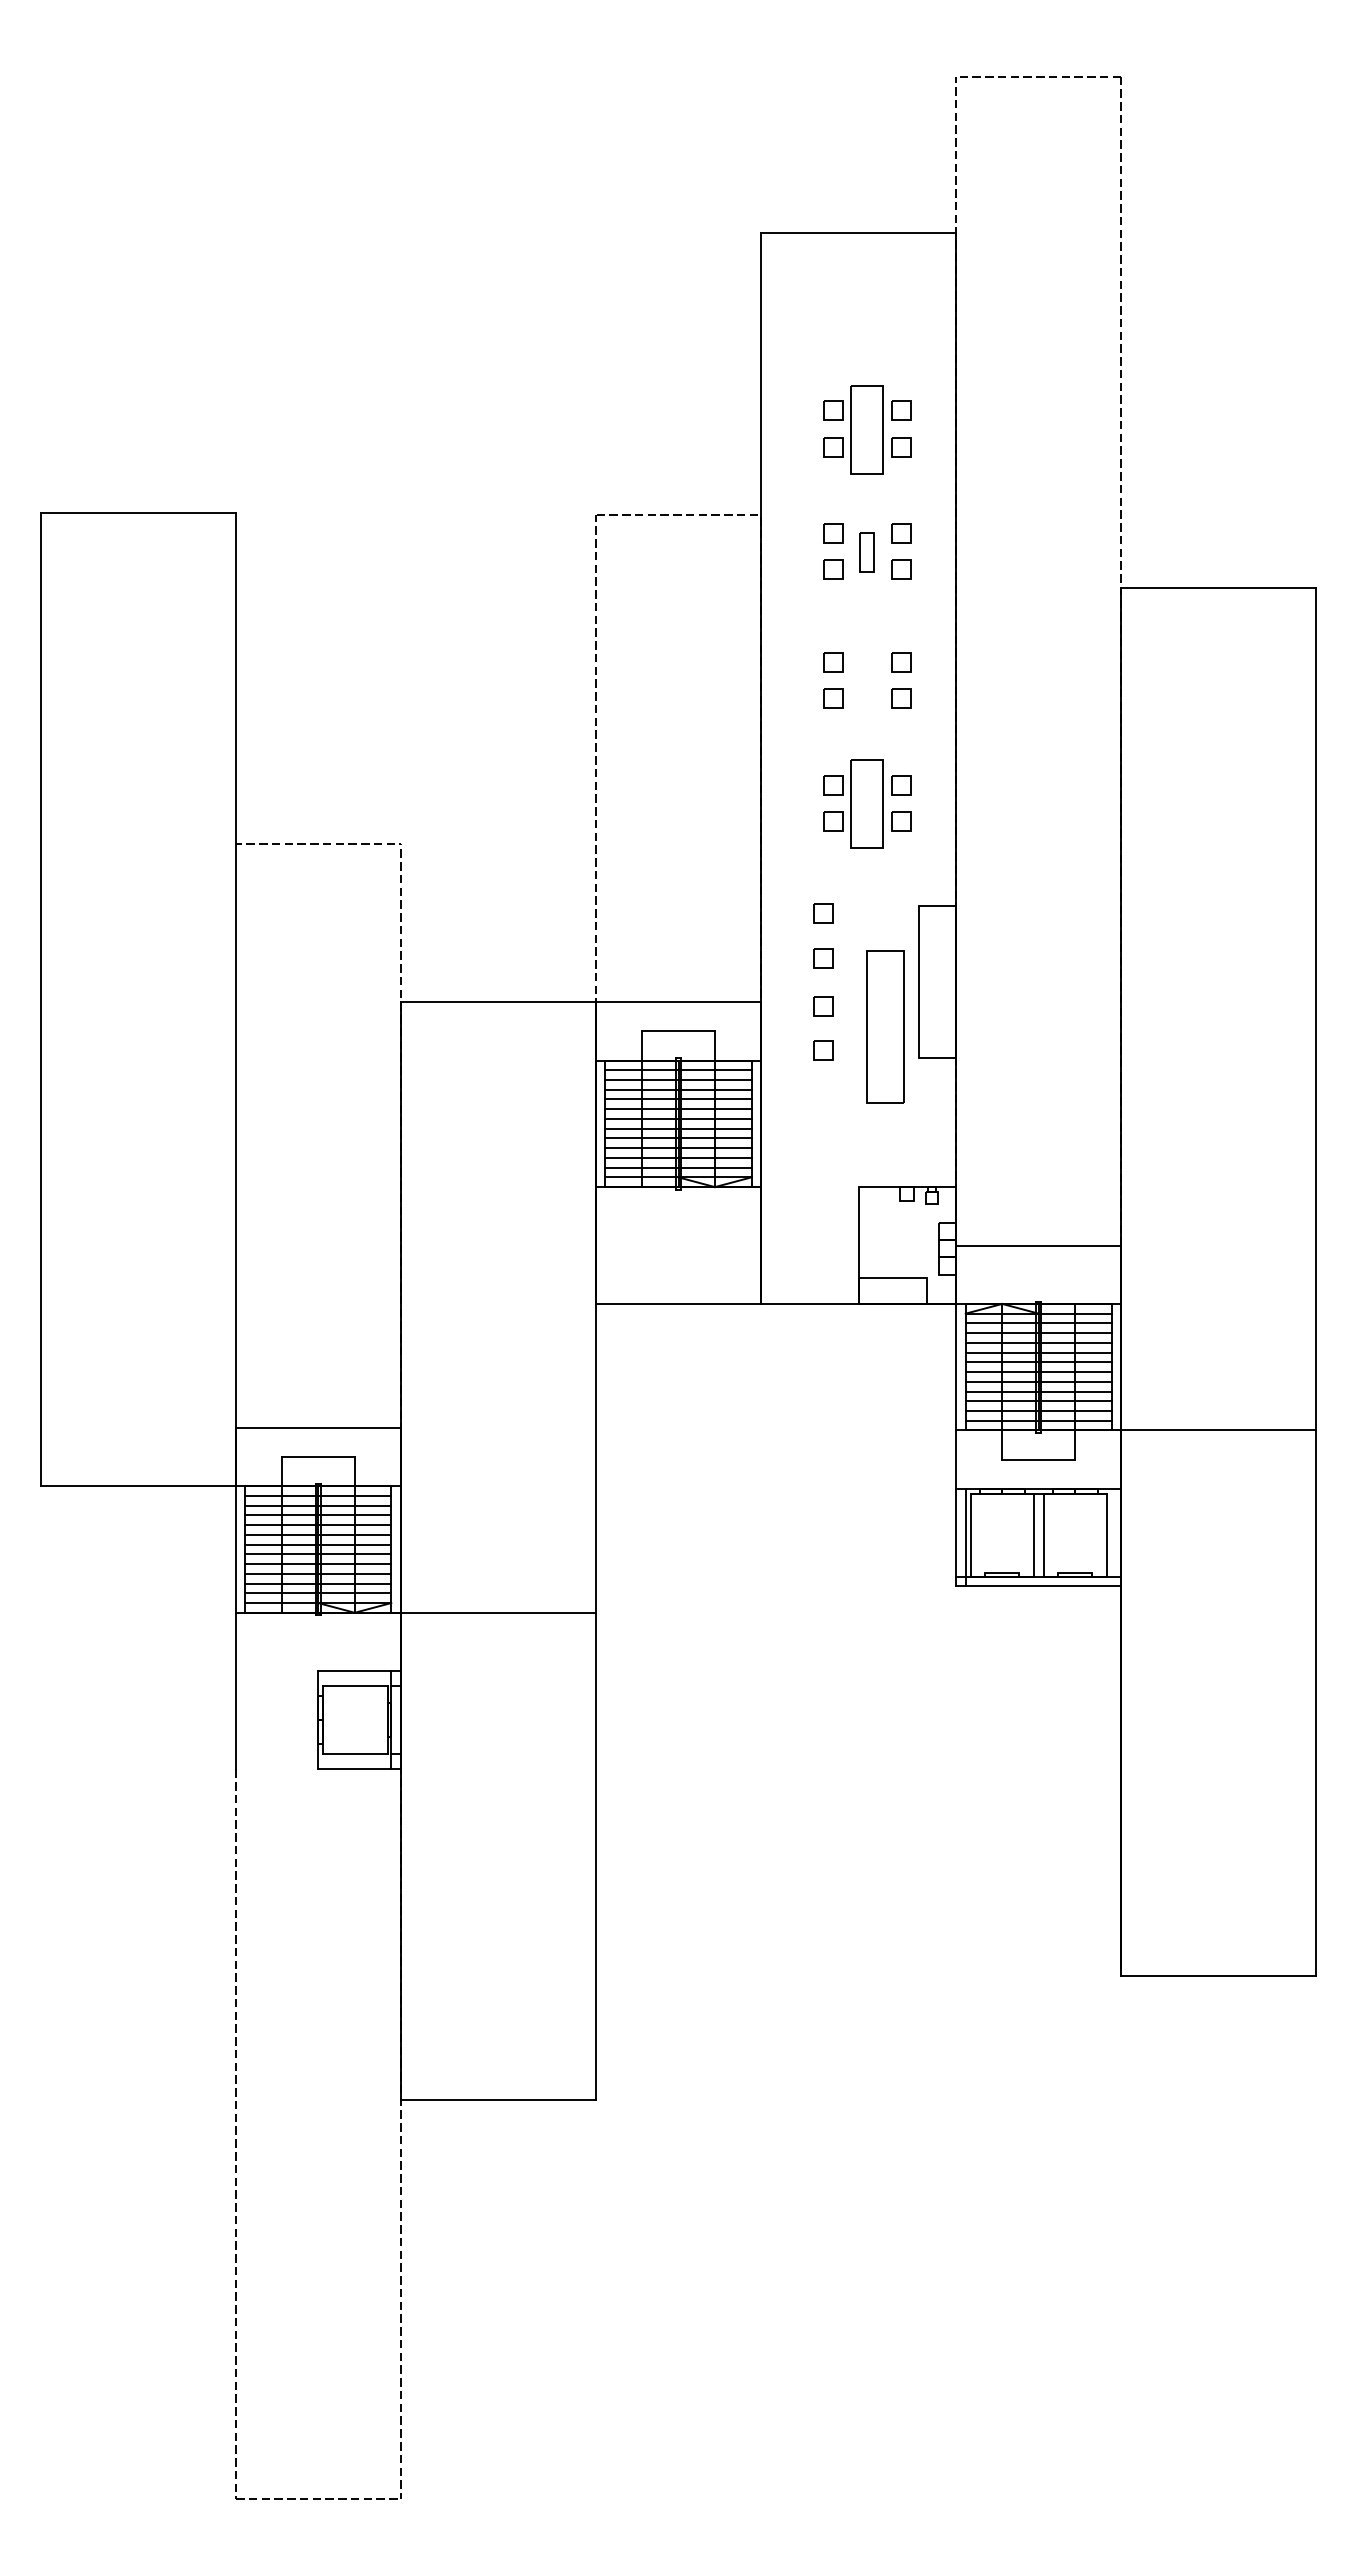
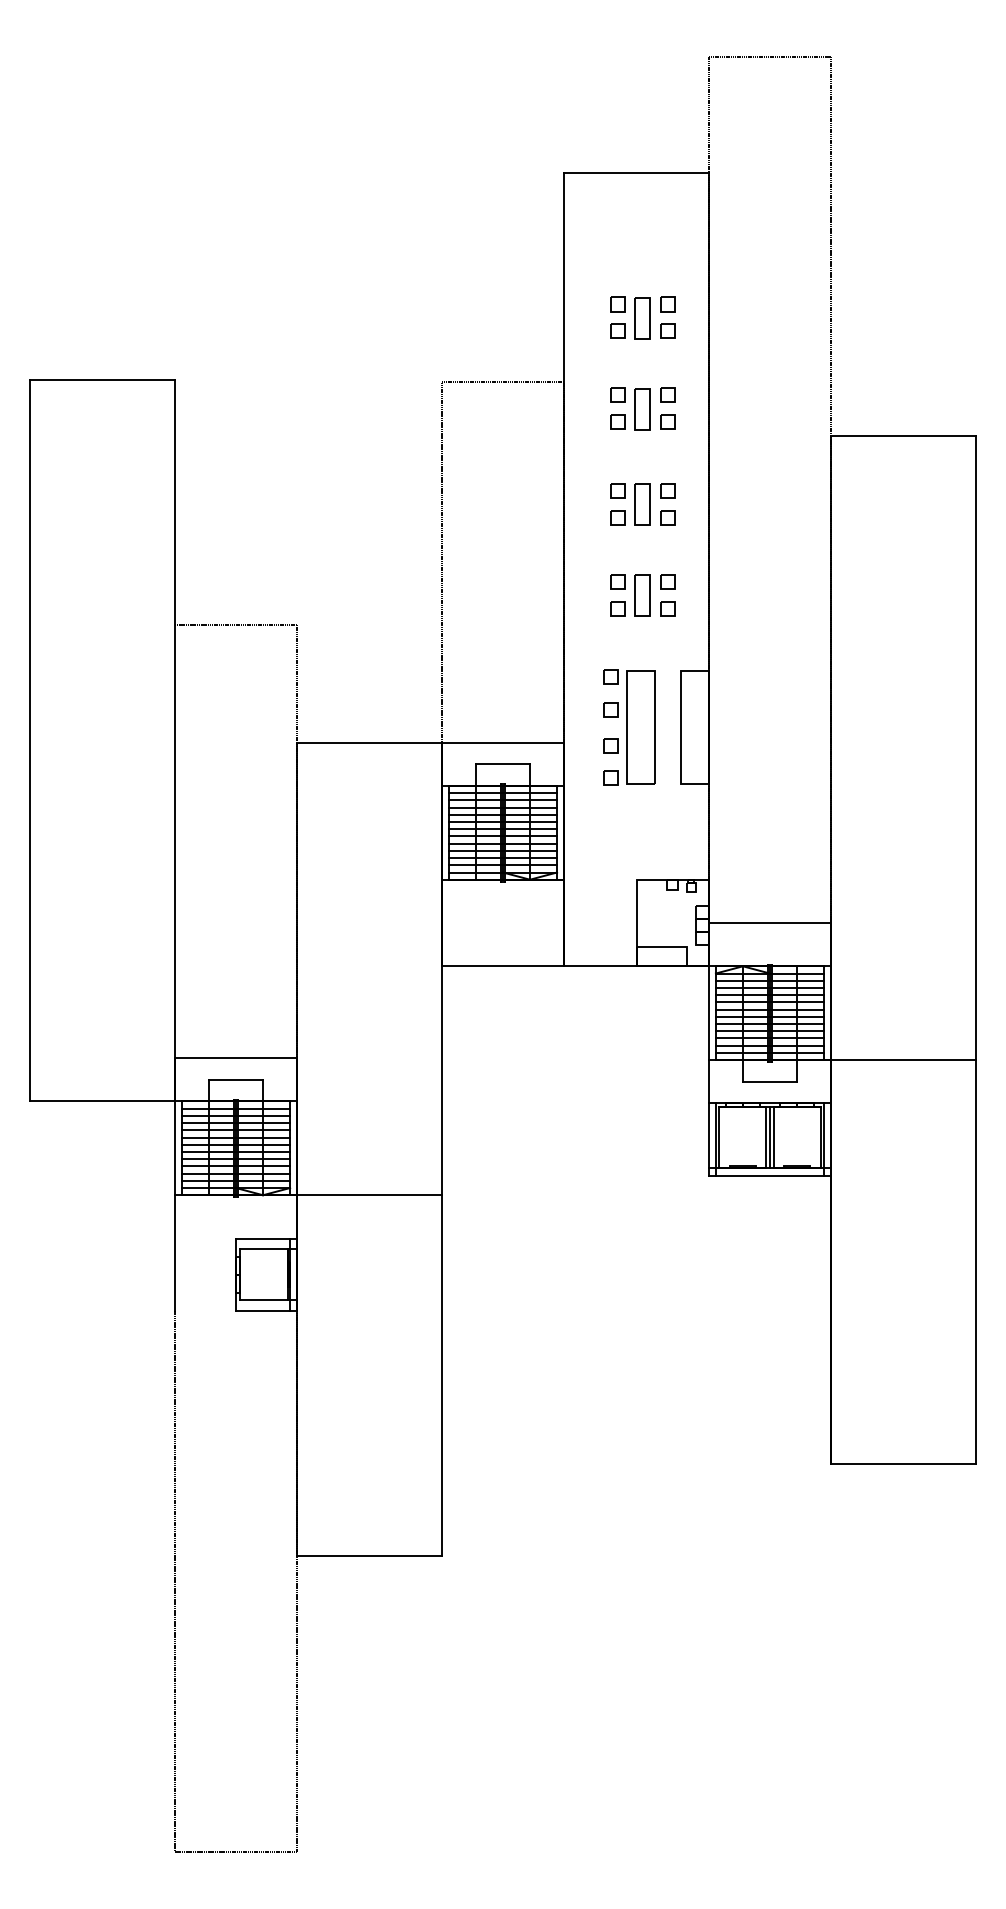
part: (866, 429) -> (642, 318), size x0.62
part: (866, 552) -> (642, 409), size x1.43
part: (866, 681) -> (642, 504), added
part: (866, 803) -> (642, 595), size x0.62
part: (885, 1026) -> (640, 727), moved
line: (1038, 1534) -> (769, 1137), added
line: (1111, 1537) -> (823, 1139), added

